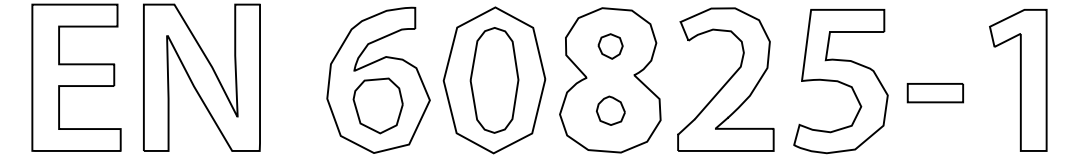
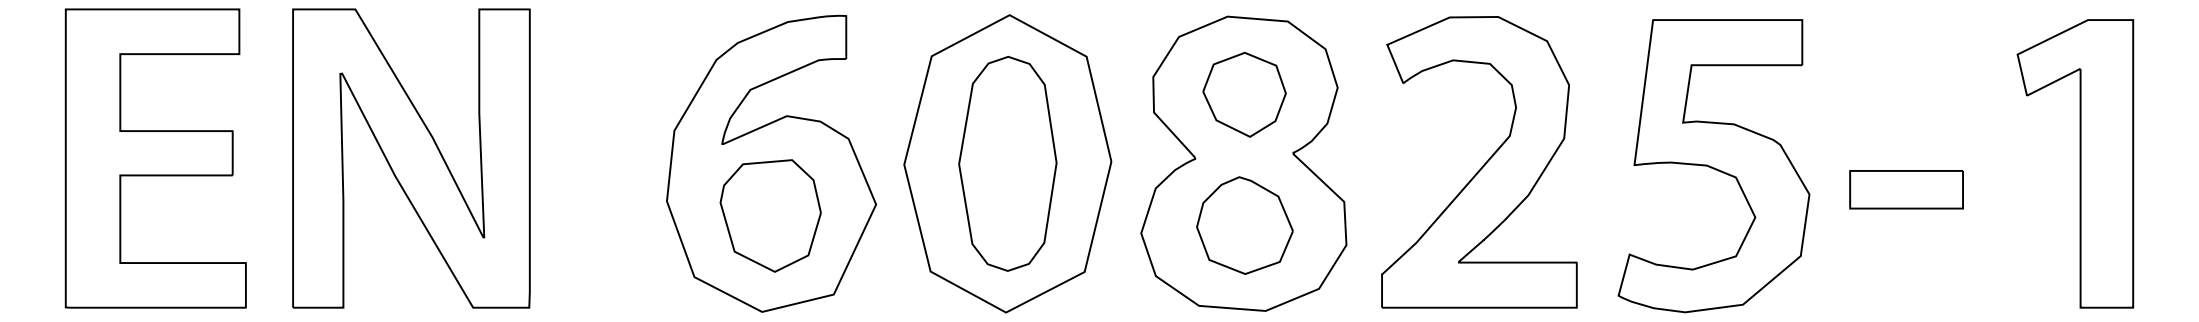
part: (610, 46) -> (1244, 94), size x1.67
part: (610, 110) -> (1244, 225), size x1.67

